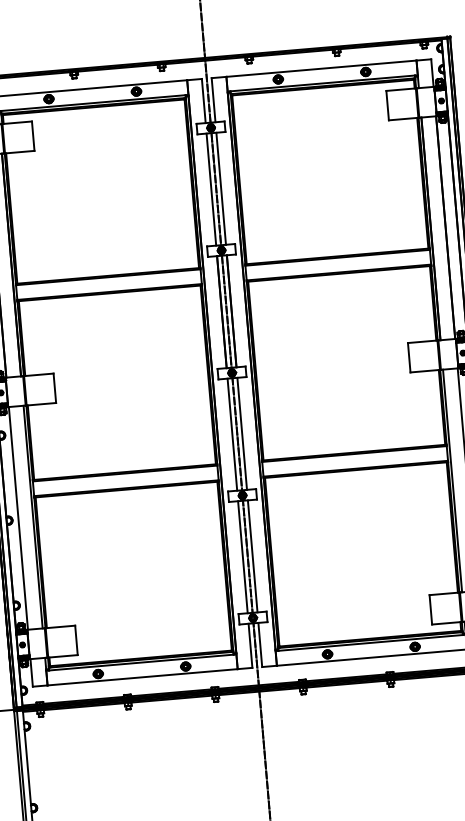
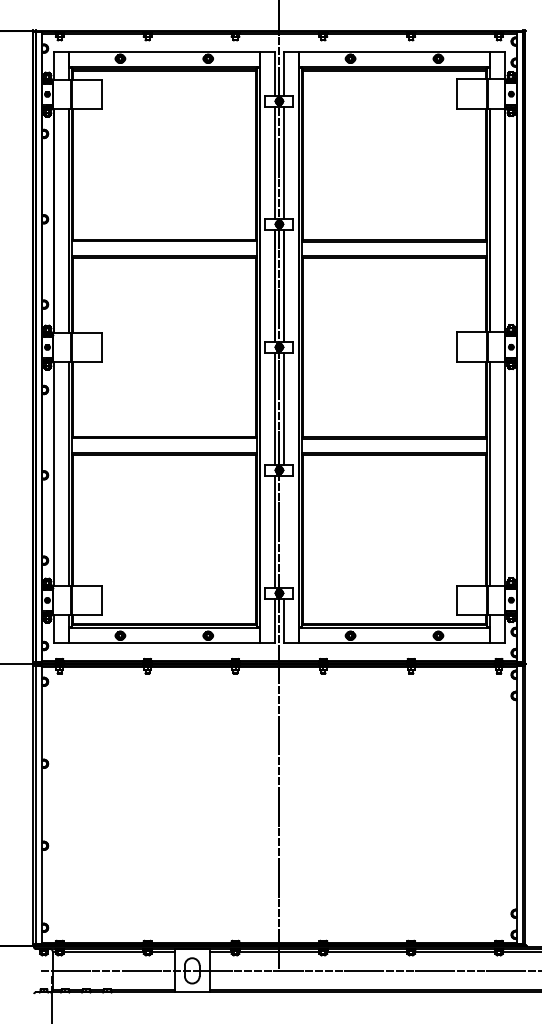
line: (252, 556) -> (284, 531), removed

